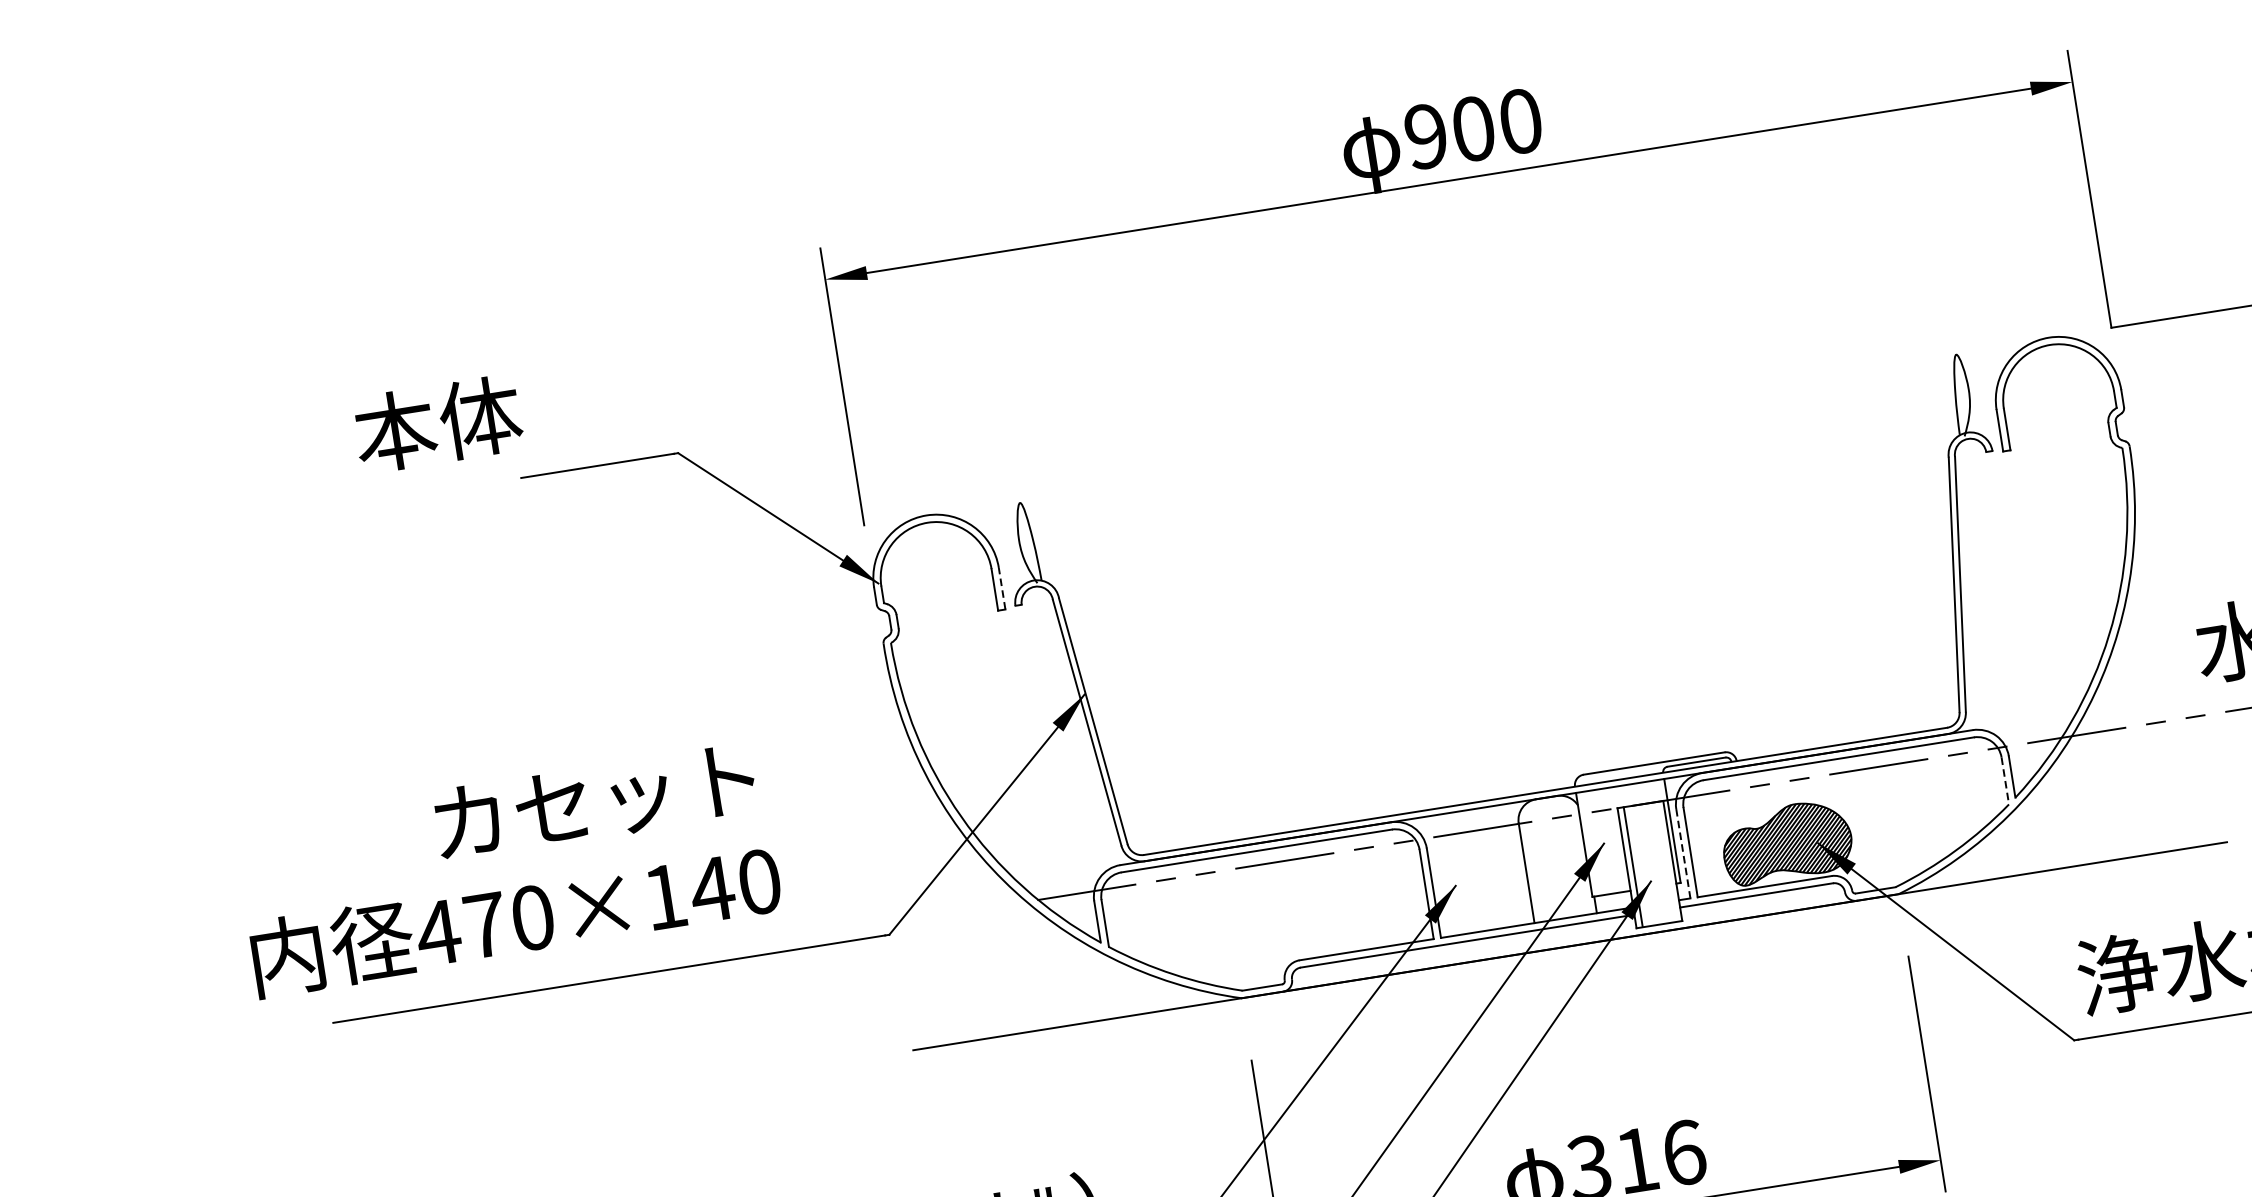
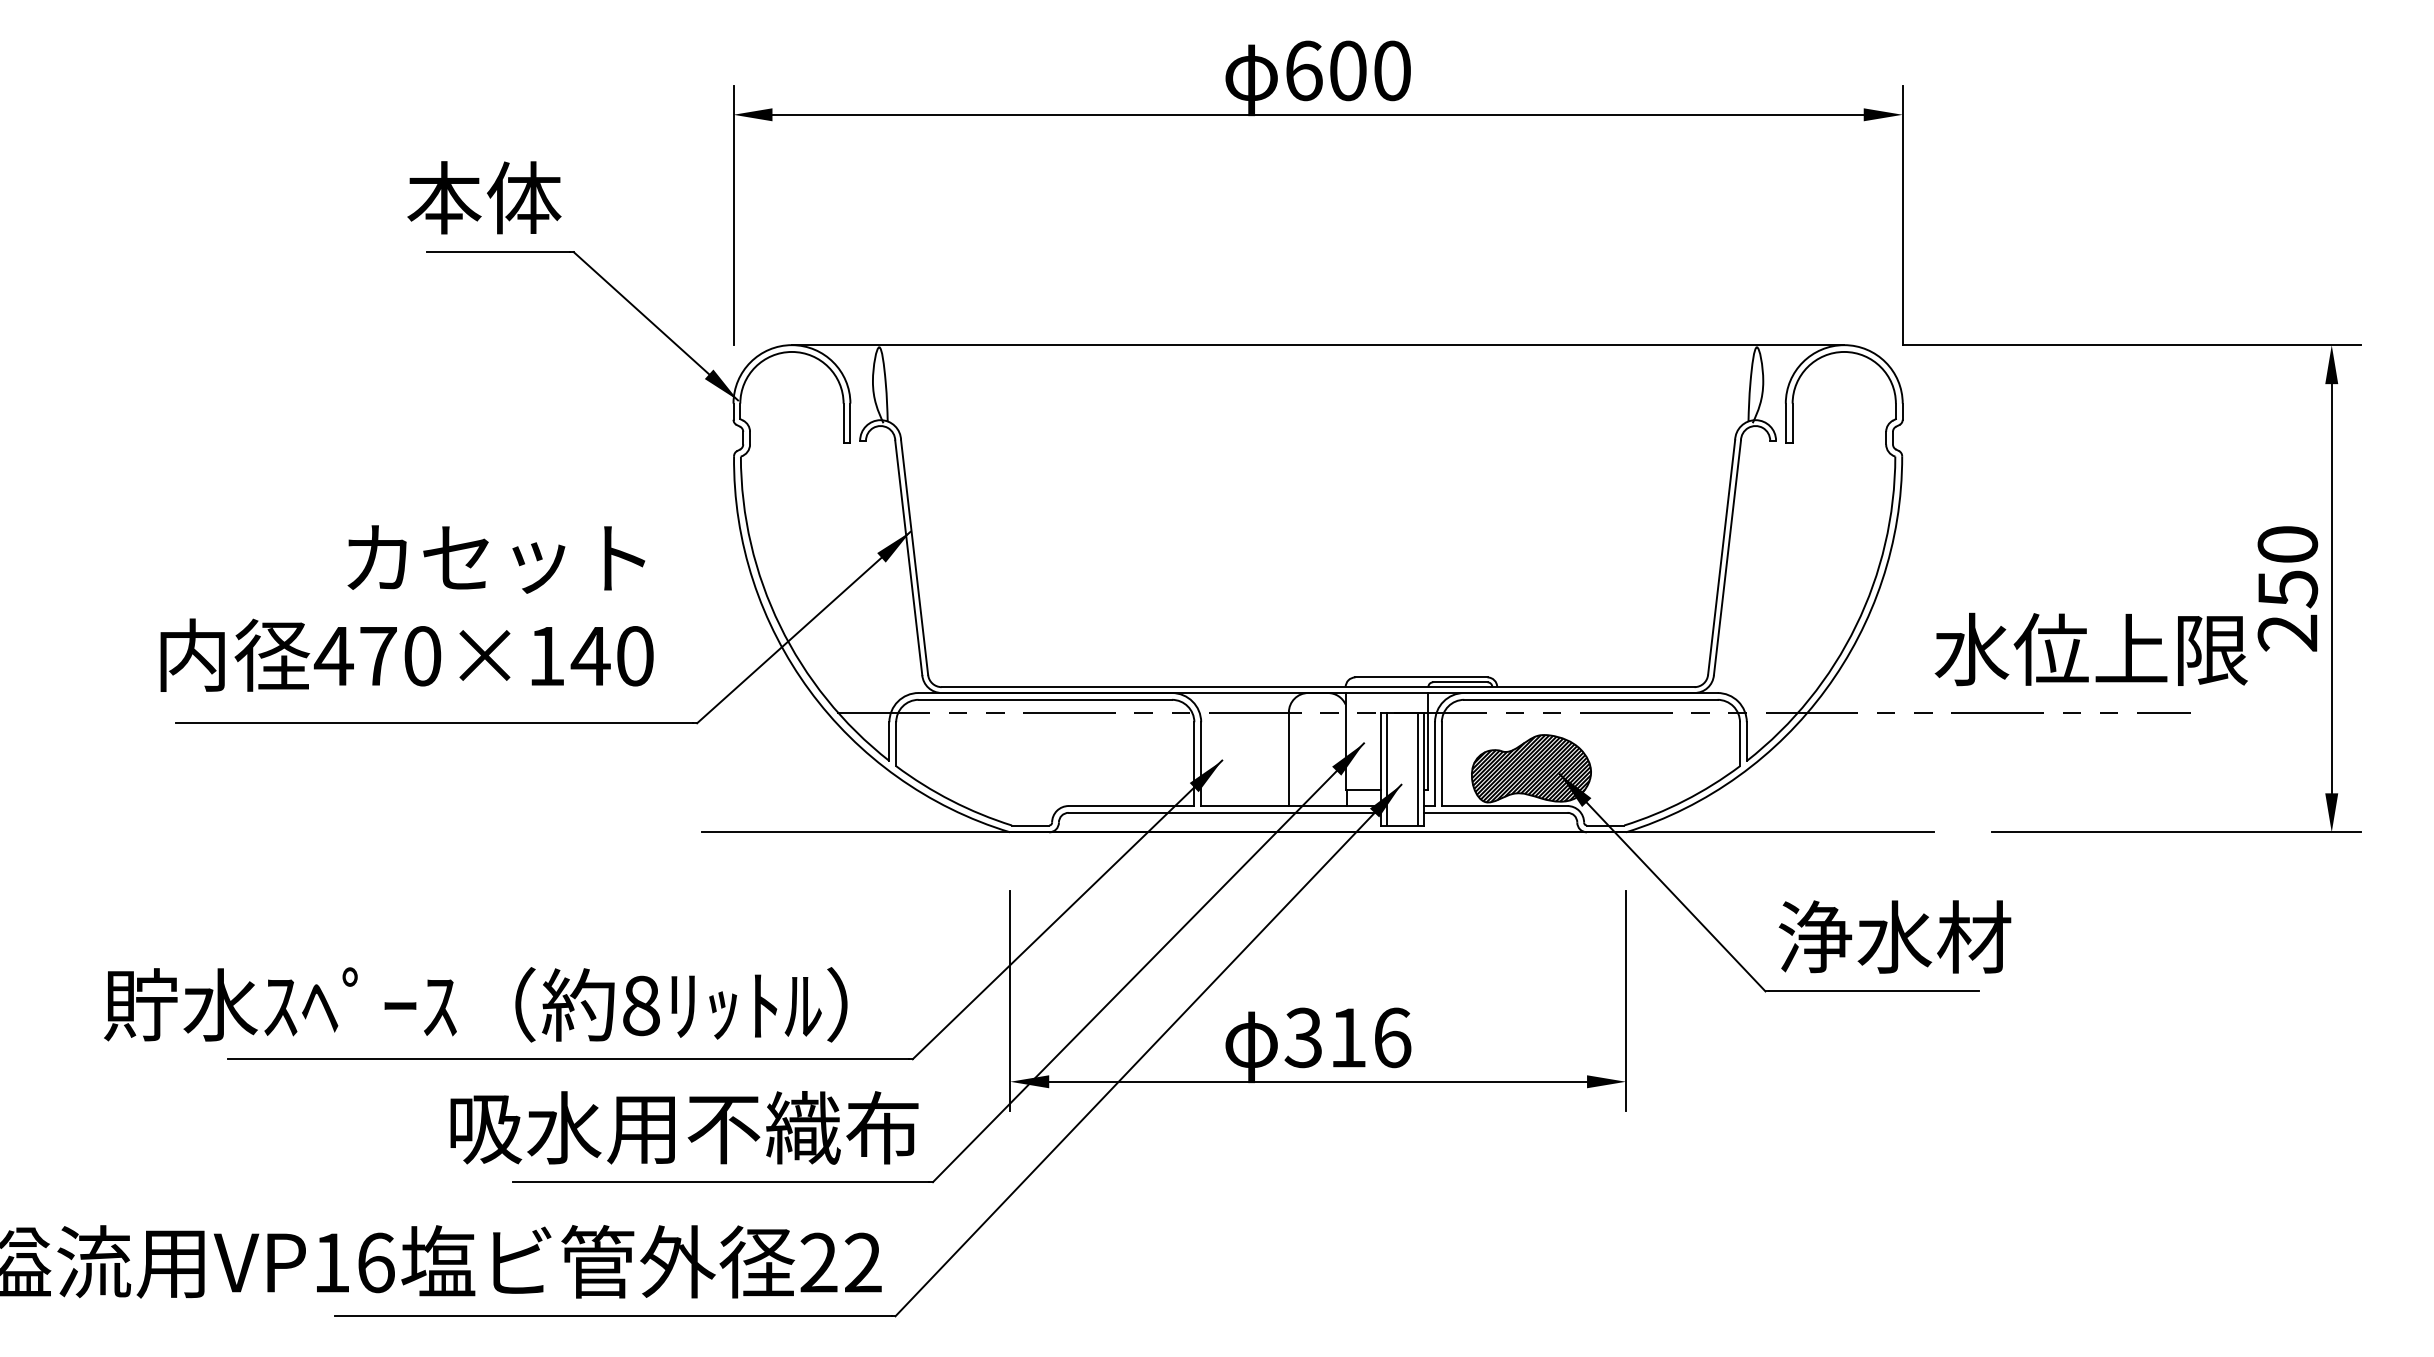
text: (1425, 136) -> (1303, 70), 900 -> 600
text: (438, 423) -> (484, 197), moved
line: (1487, 427) -> (1317, 345), added
line: (1002, 588) -> (850, 422), dashed -> solid
line: (2005, 781) -> (1740, 744), dashed -> solid
line: (1683, 854) -> (1435, 764), dashed -> solid
line: (1666, 861) -> (1418, 768), added
text: (507, 869) -> (406, 608), moved

